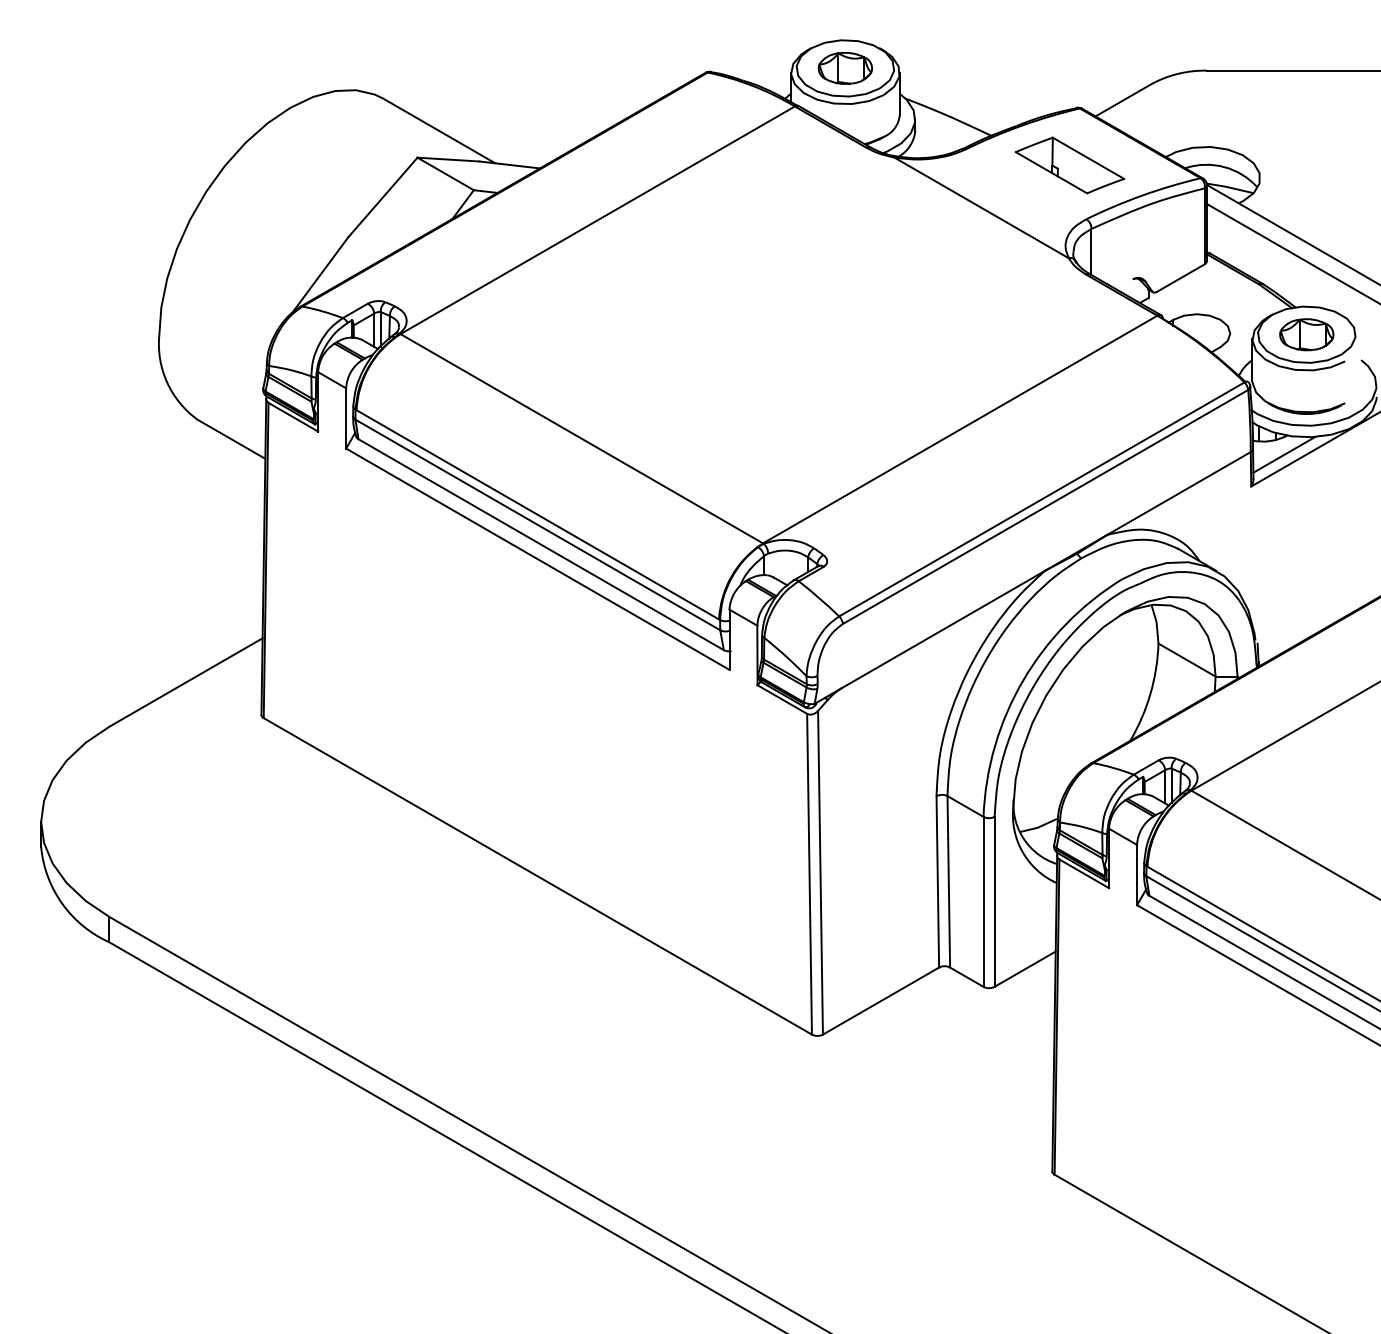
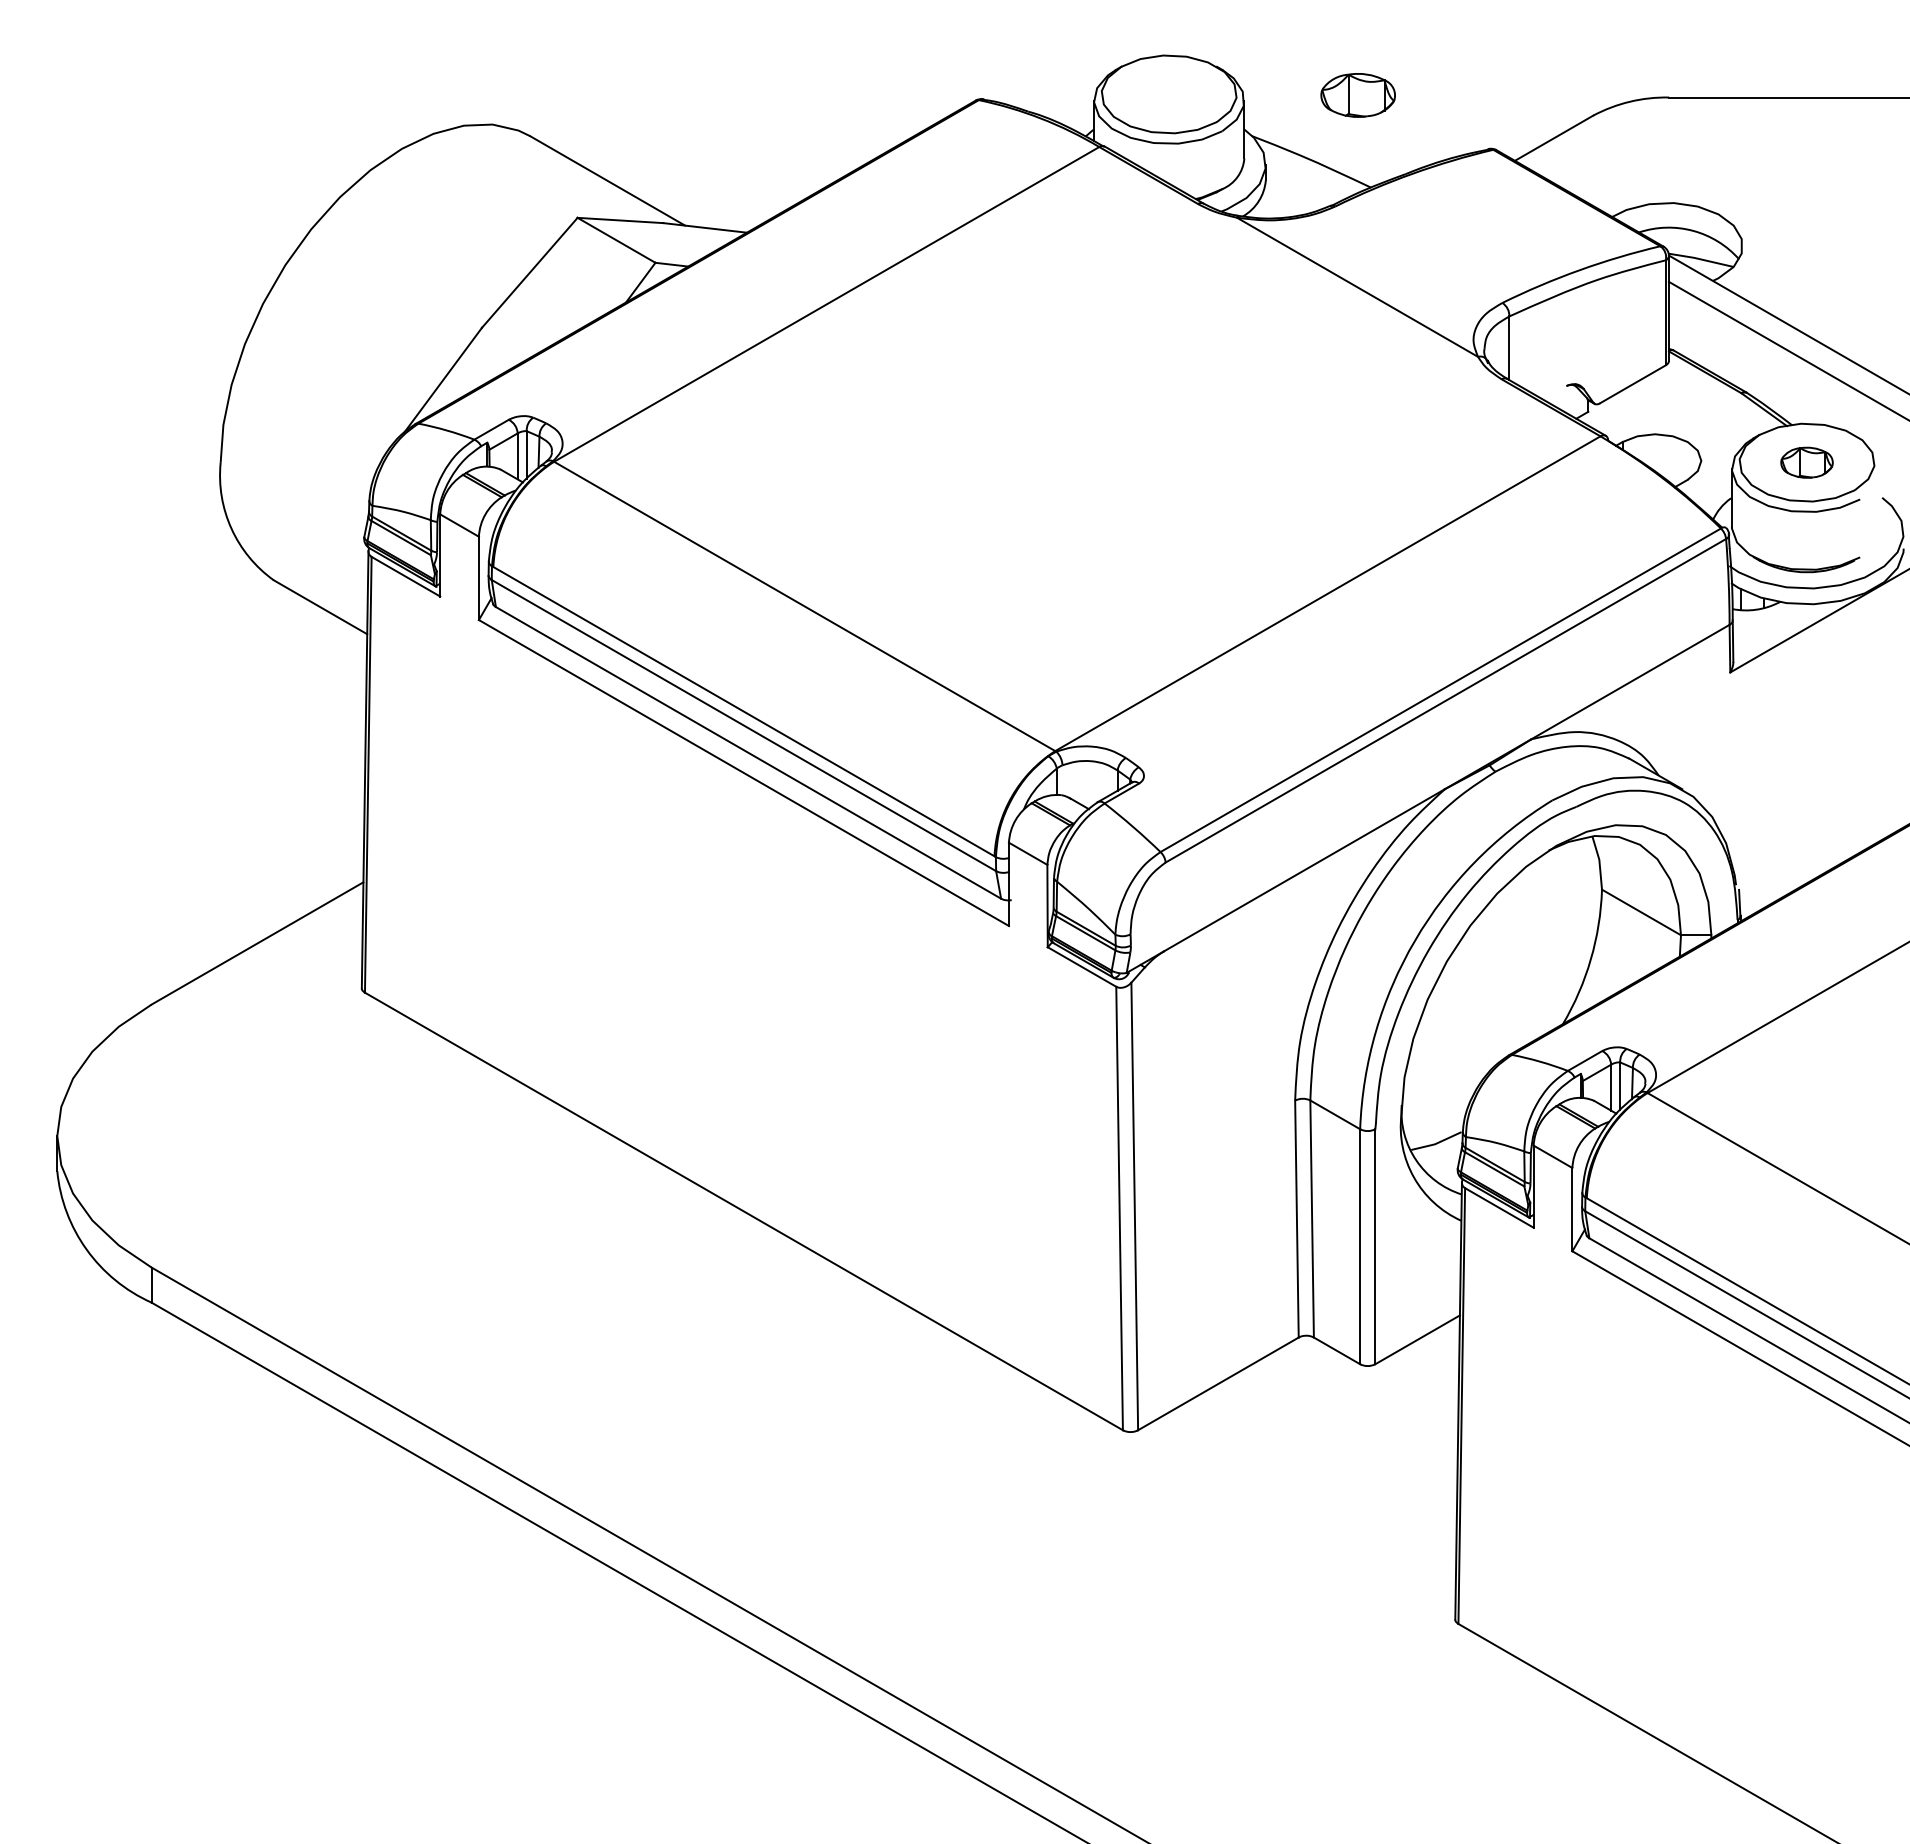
part: (844, 68) -> (1357, 95), moved
part: (1069, 165) -> (1479, 228), removed
part: (1306, 334) -> (1806, 462), size x0.7
line: (1283, 454) -> (1775, 628), removed

